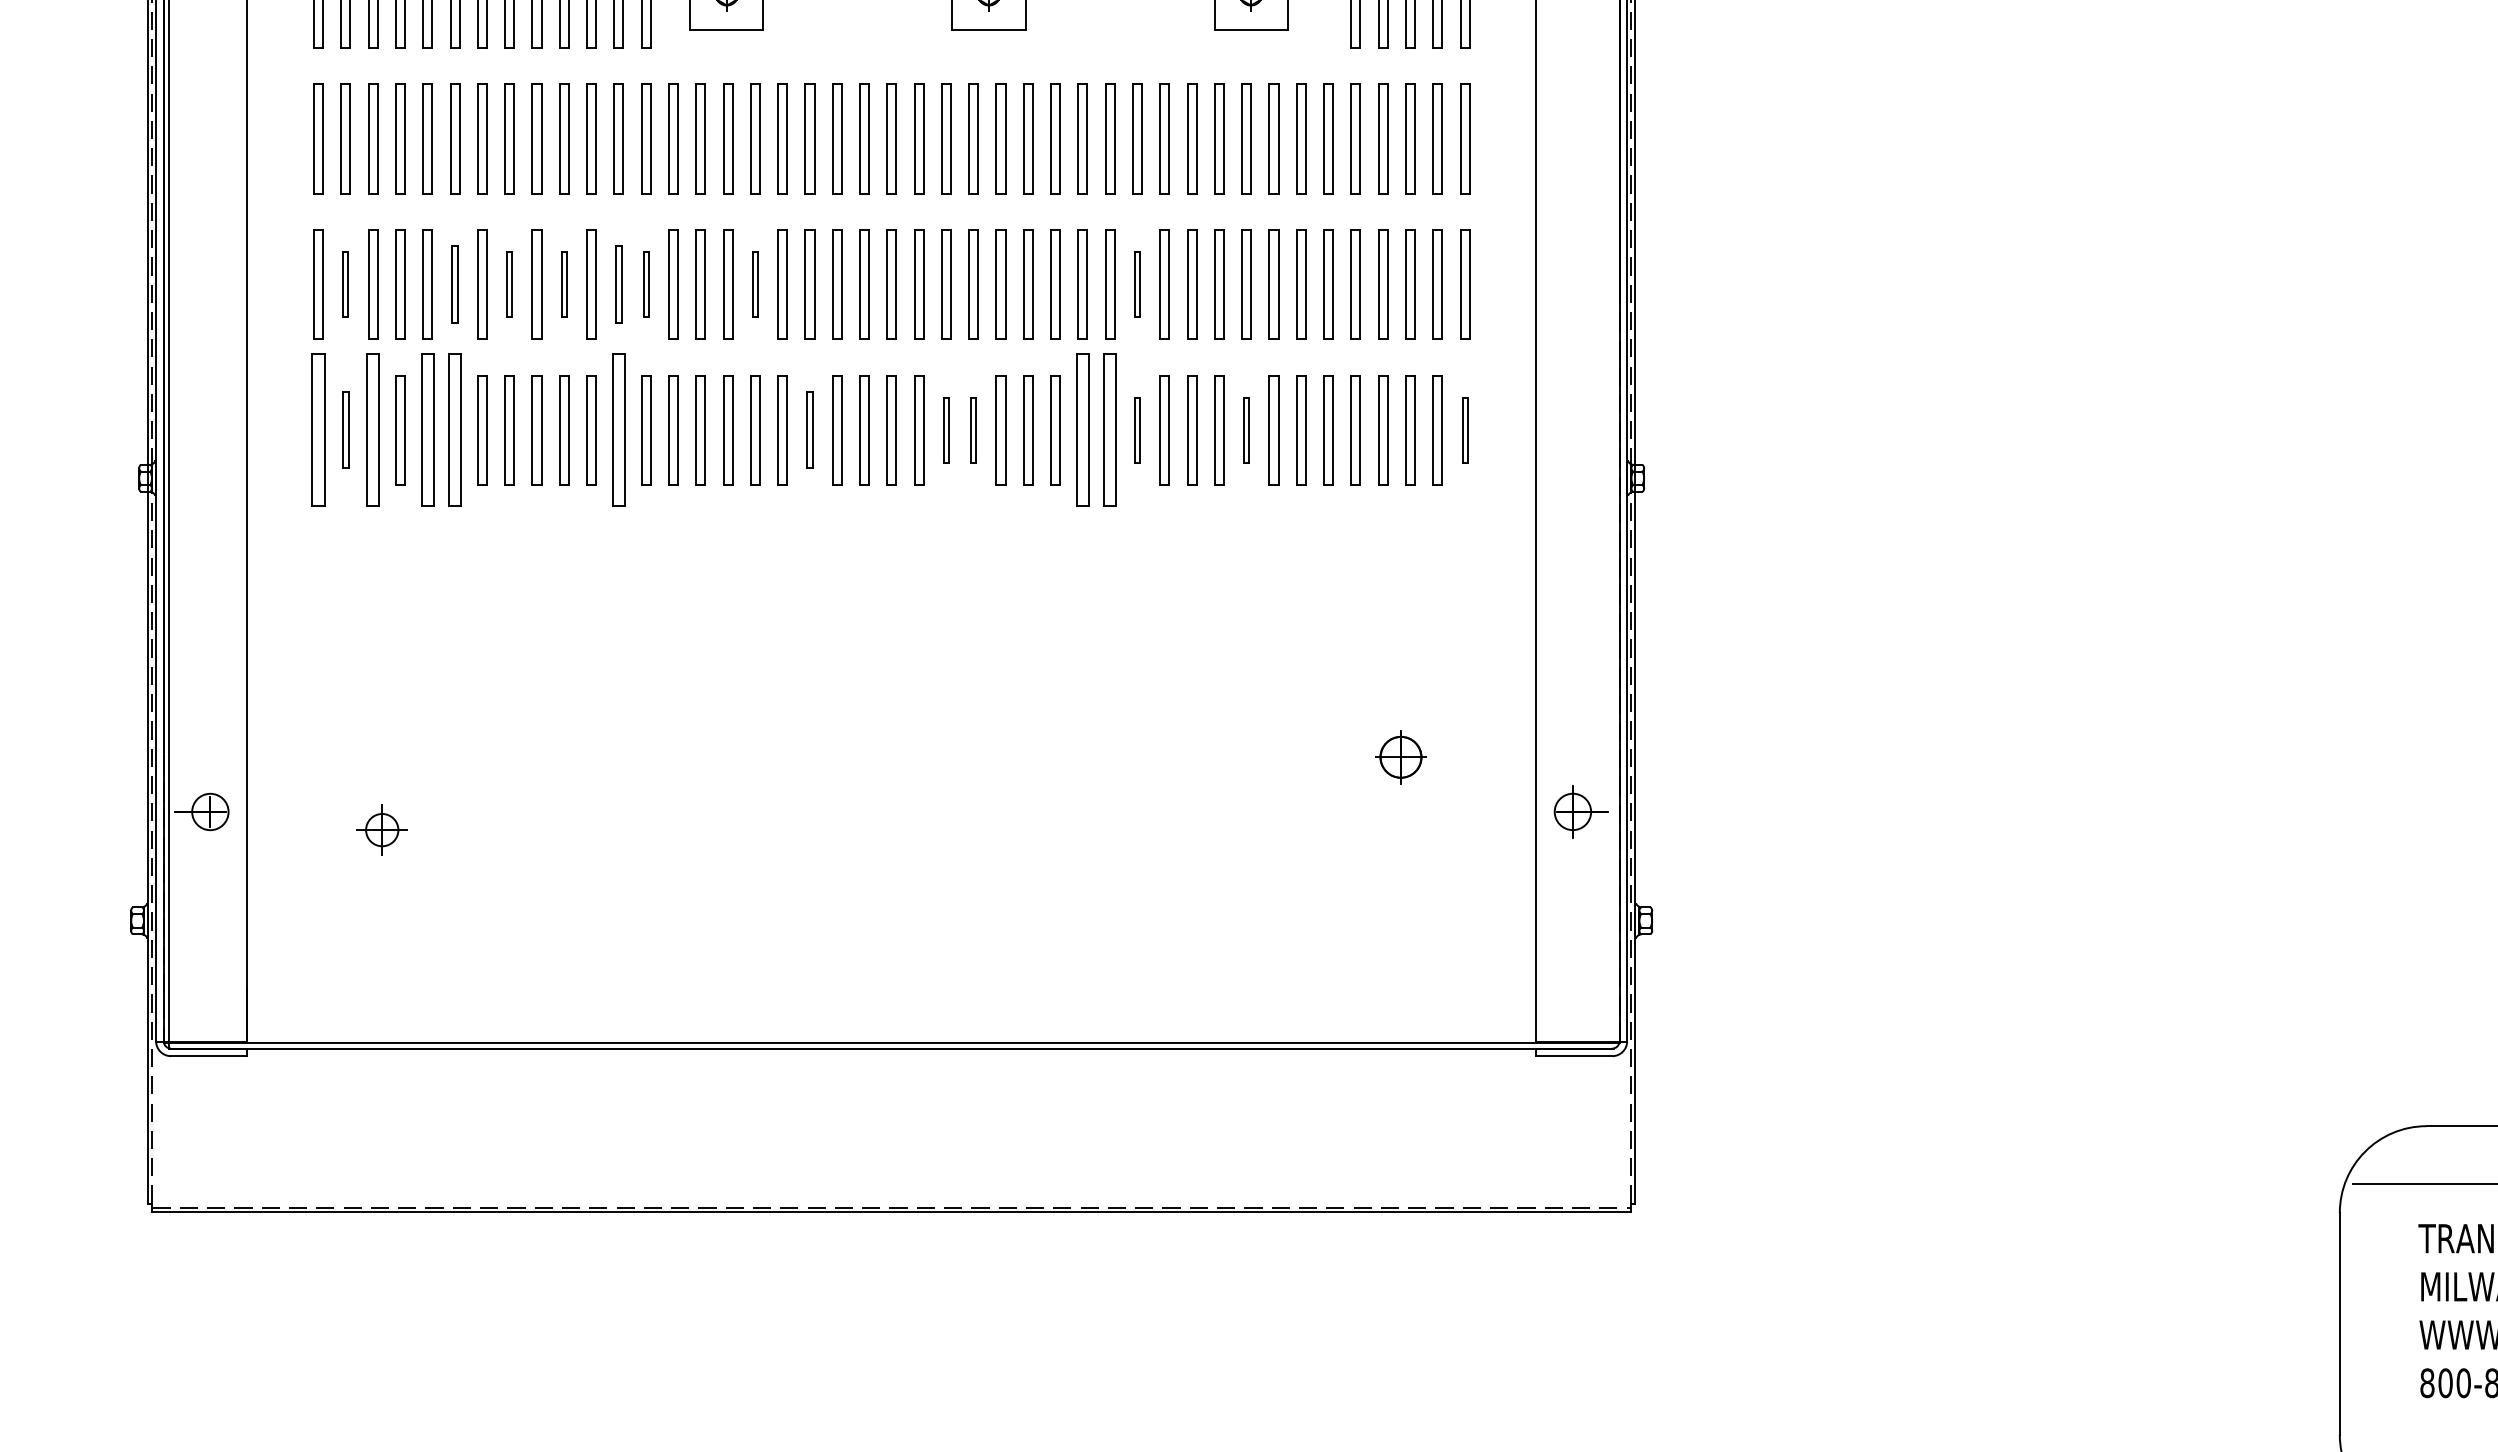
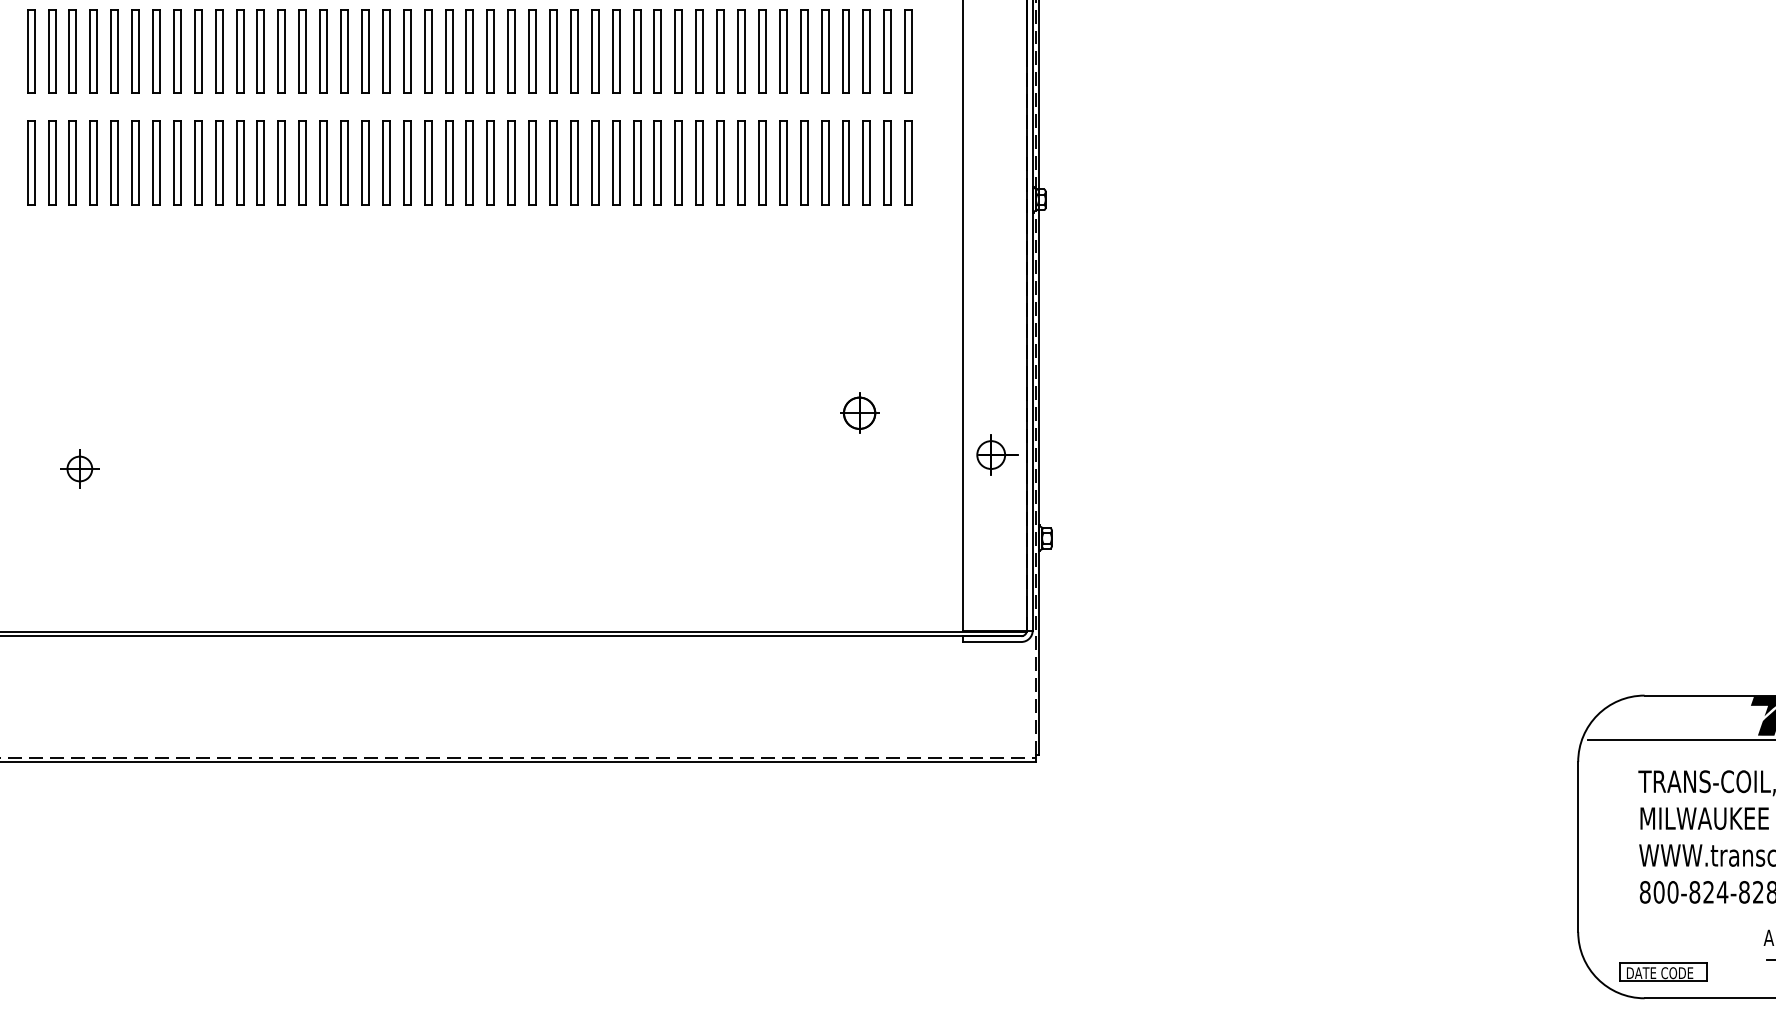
part: (345, 284) -> (51, 51), size x1.67
part: (455, 284) -> (135, 51), size x1.43
part: (509, 284) -> (177, 51), size x1.67
part: (564, 284) -> (219, 51), size x1.67
part: (618, 284) -> (260, 51), size x1.43
part: (646, 284) -> (282, 51), size x1.67
part: (755, 284) -> (365, 51), size x1.67
part: (1137, 284) -> (657, 51), size x1.67
part: (318, 430) -> (31, 163), size x0.71
part: (345, 430) -> (51, 163), size x1.43
part: (373, 430) -> (73, 163), size x0.71
part: (427, 430) -> (114, 163), size x0.71
part: (455, 430) -> (135, 163), size x0.71
part: (618, 430) -> (260, 163), size x0.71
part: (809, 430) -> (406, 163), size x1.43
part: (946, 430) -> (511, 163), size x1.67
part: (973, 430) -> (532, 163), size x1.67
part: (1082, 430) -> (615, 163), size x0.71
part: (1110, 430) -> (637, 163), size x0.71
part: (1137, 430) -> (657, 163), size x1.67
part: (1246, 430) -> (741, 163), size x1.67
part: (1465, 430) -> (908, 163), size x1.67

